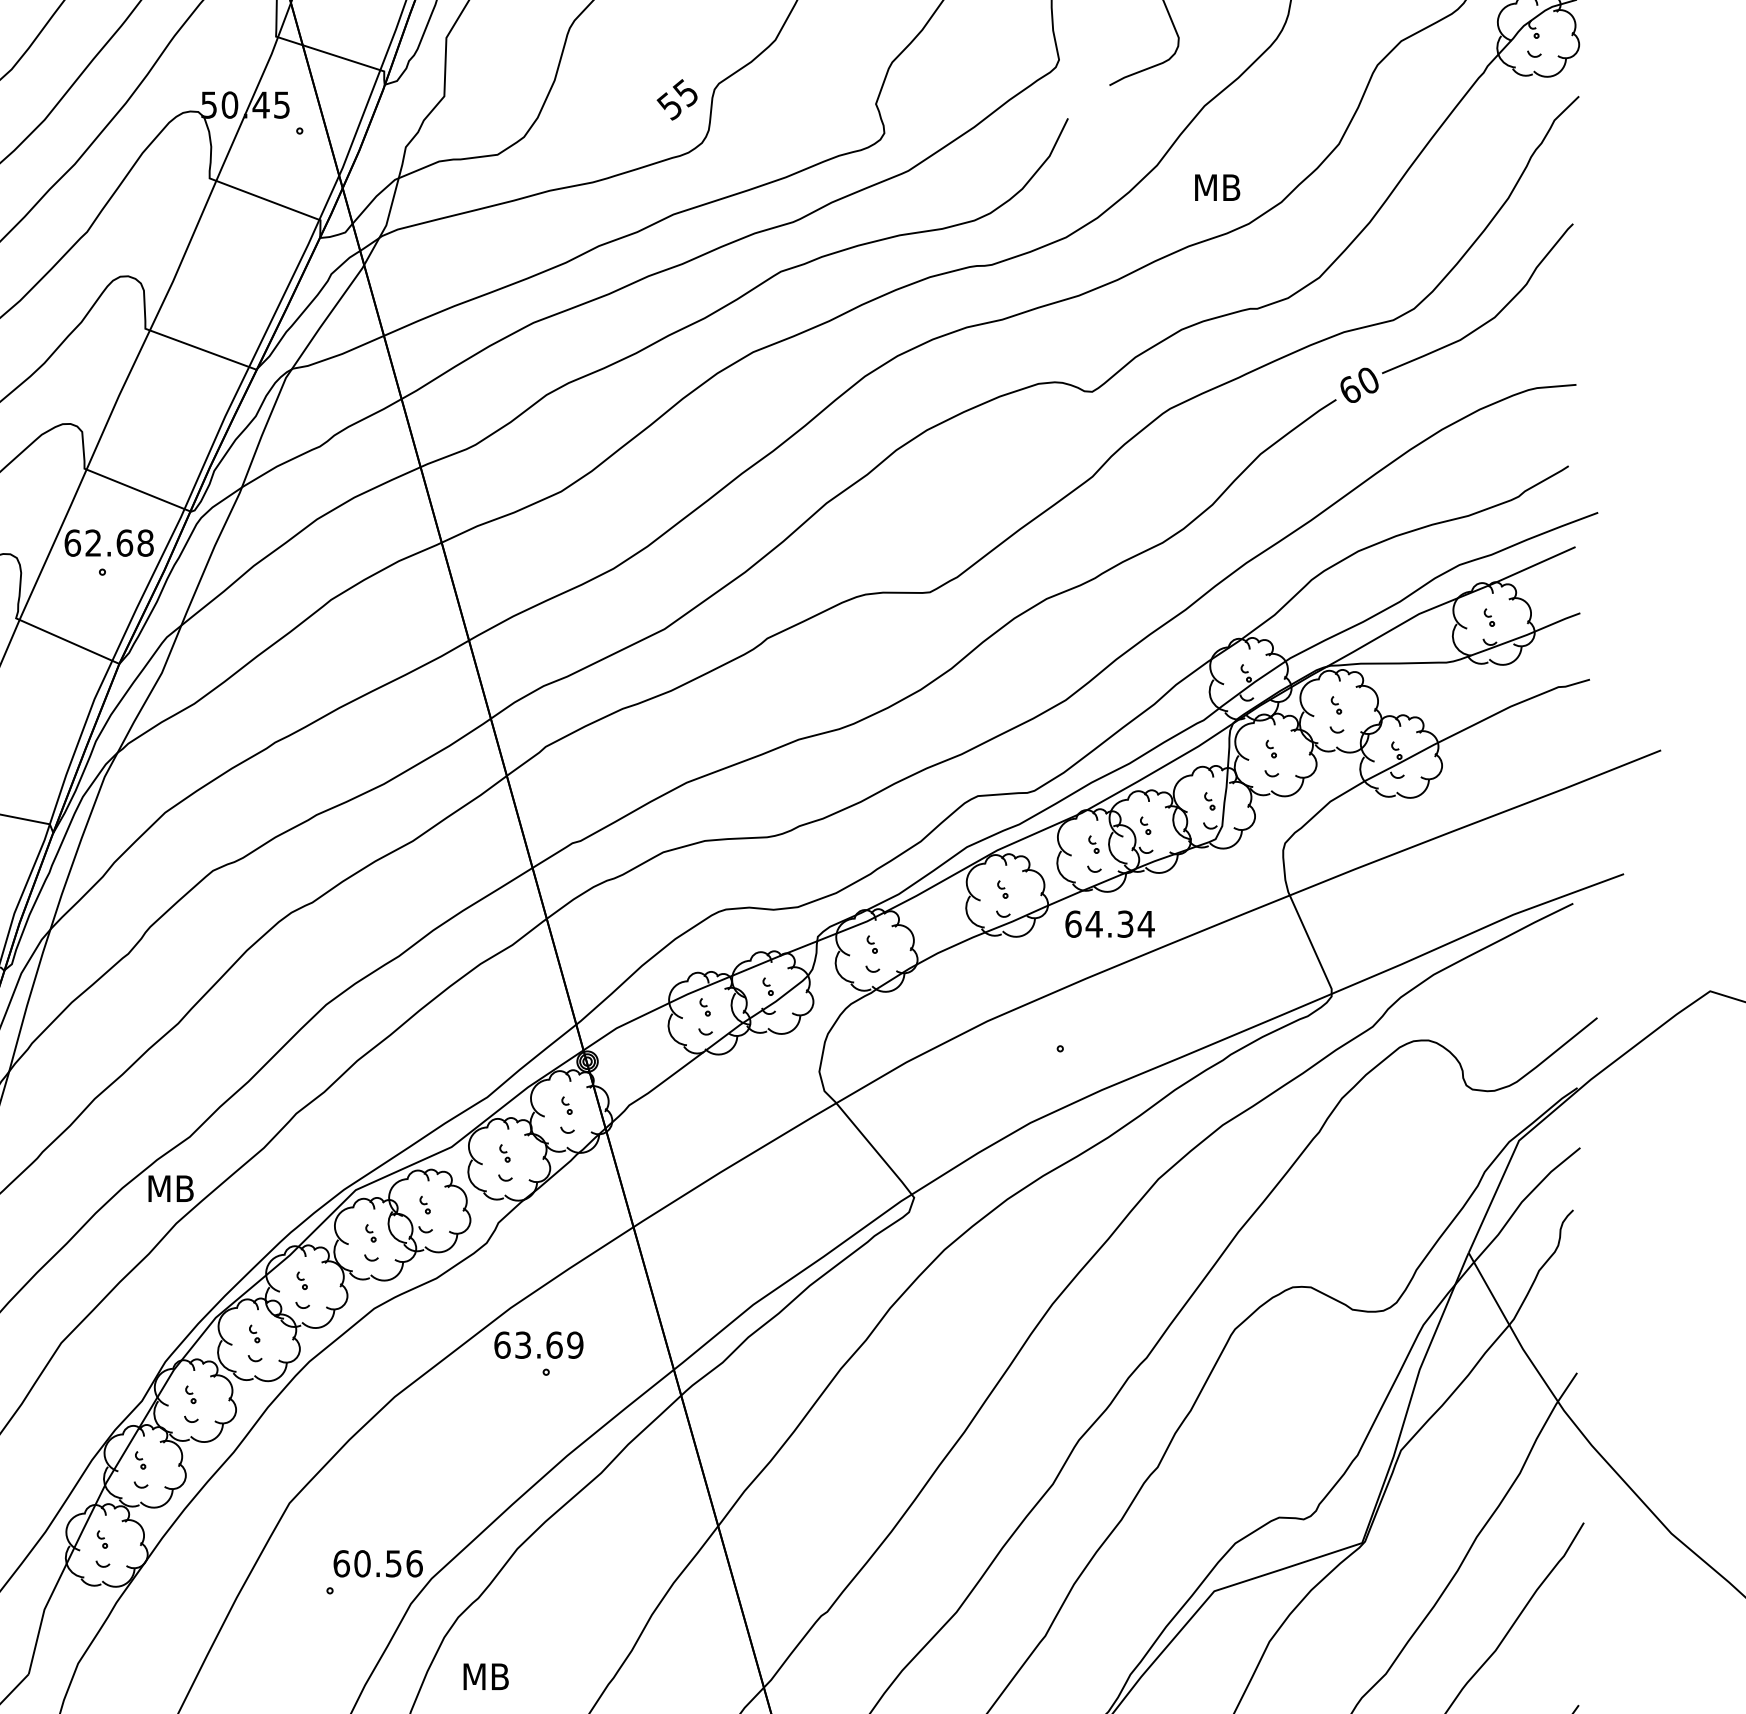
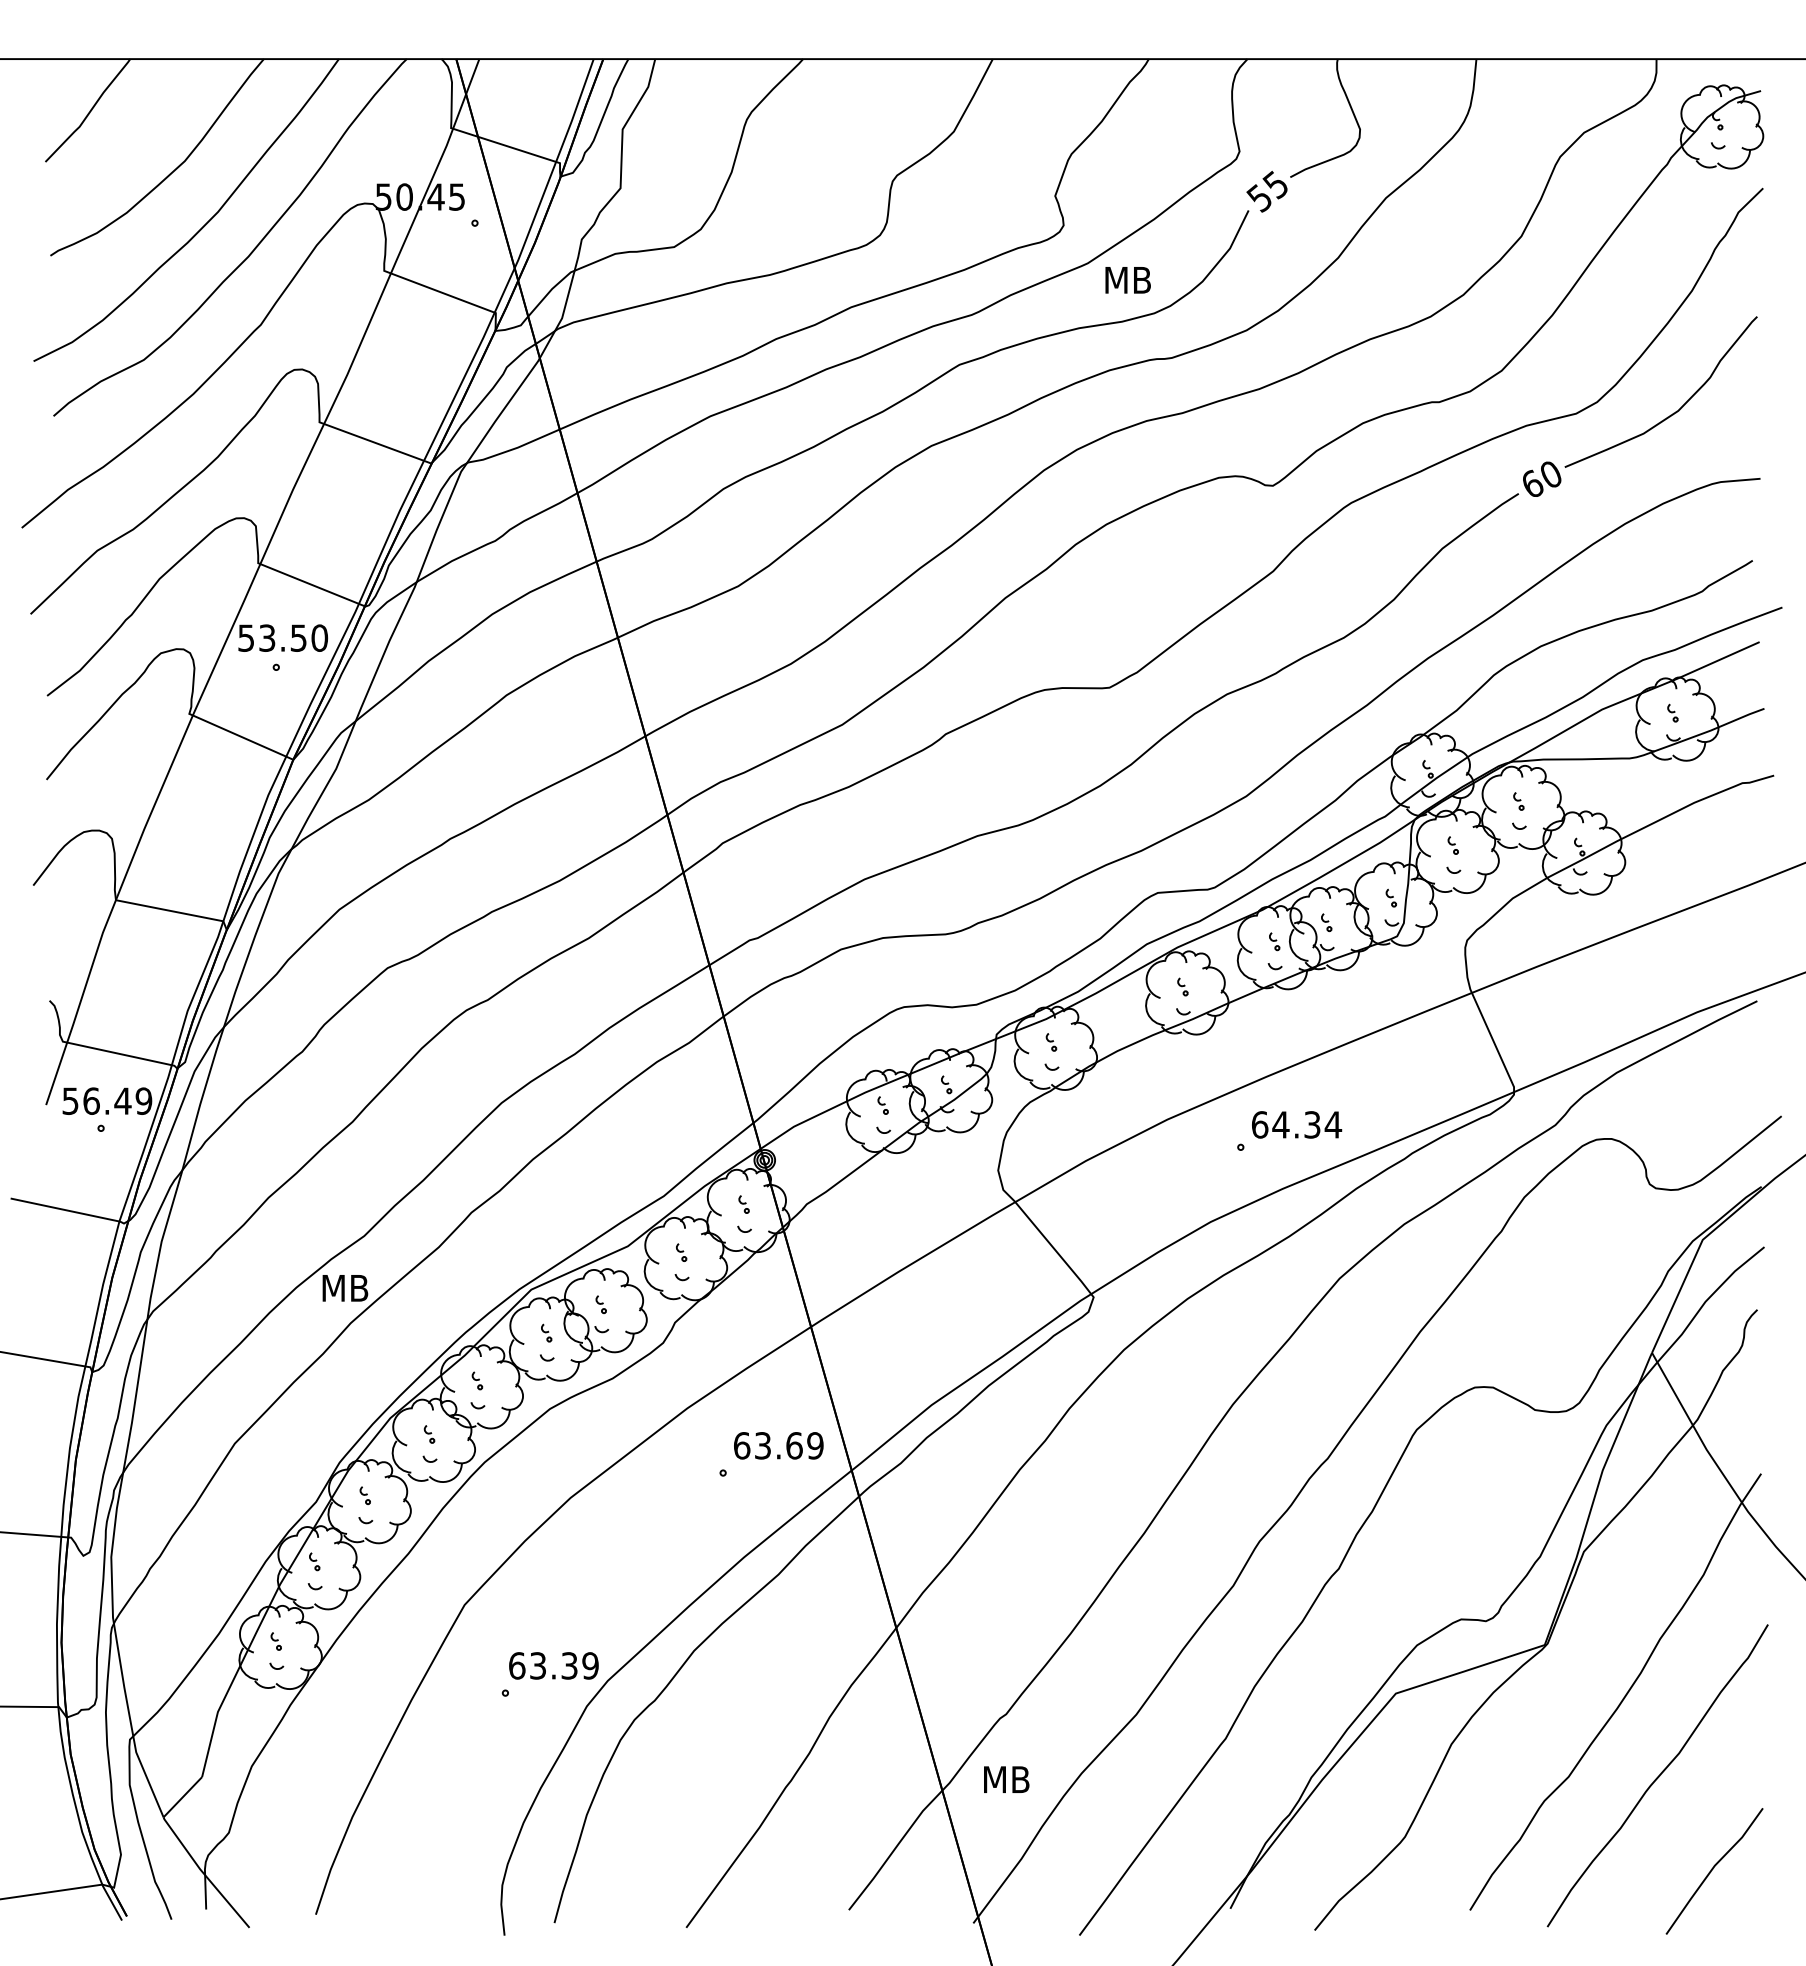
text: (676, 99) -> (1266, 191), moved
text: (1216, 187) -> (1127, 280), moved
text: (109, 542) -> (283, 637), 62.68 -> 53.50
text: (1110, 923) -> (1297, 1124), moved
text: (538, 1344) -> (778, 1445), moved
text: (388, 1563) -> (564, 1665), 60.56 -> 63.39
text: (485, 1676) -> (1006, 1779), moved

